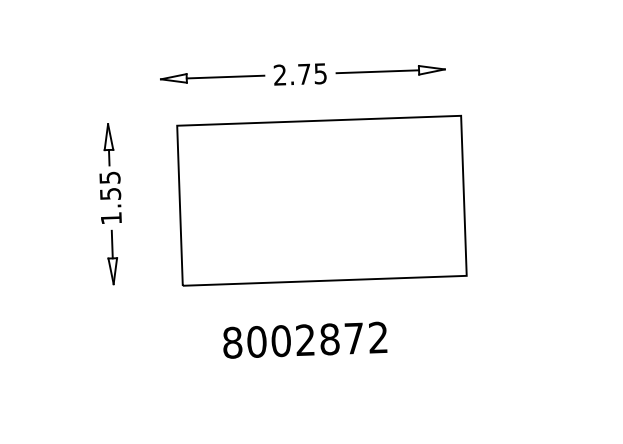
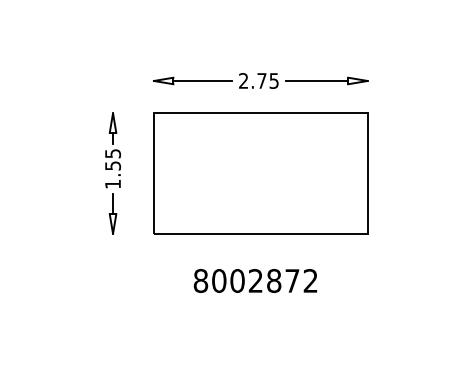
part: (321, 200) -> (260, 173), moved

